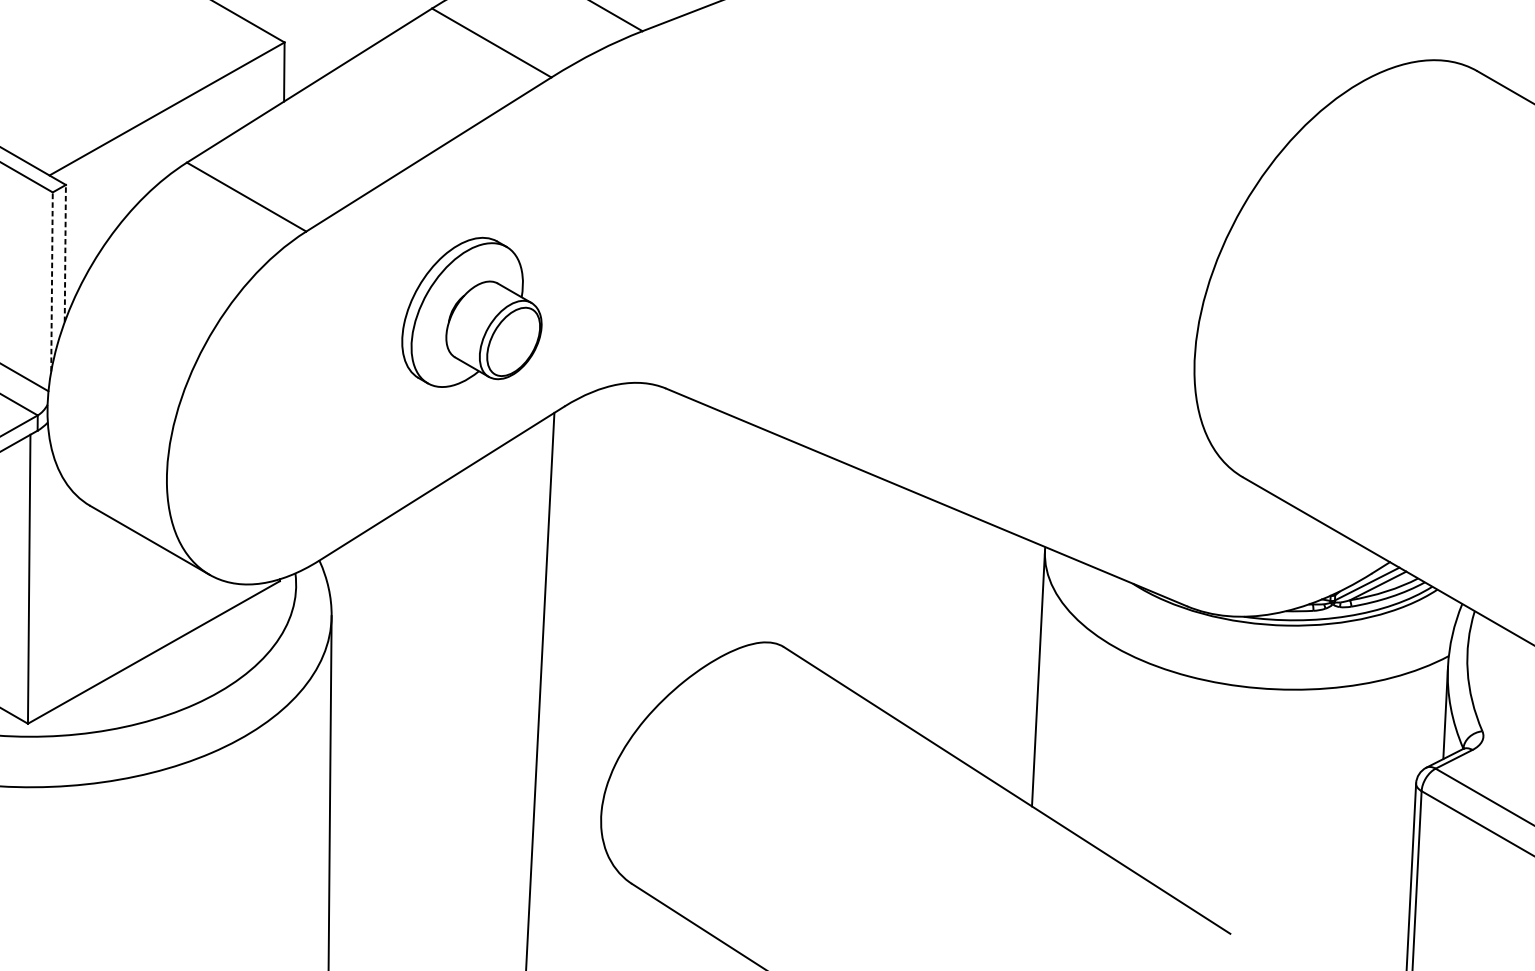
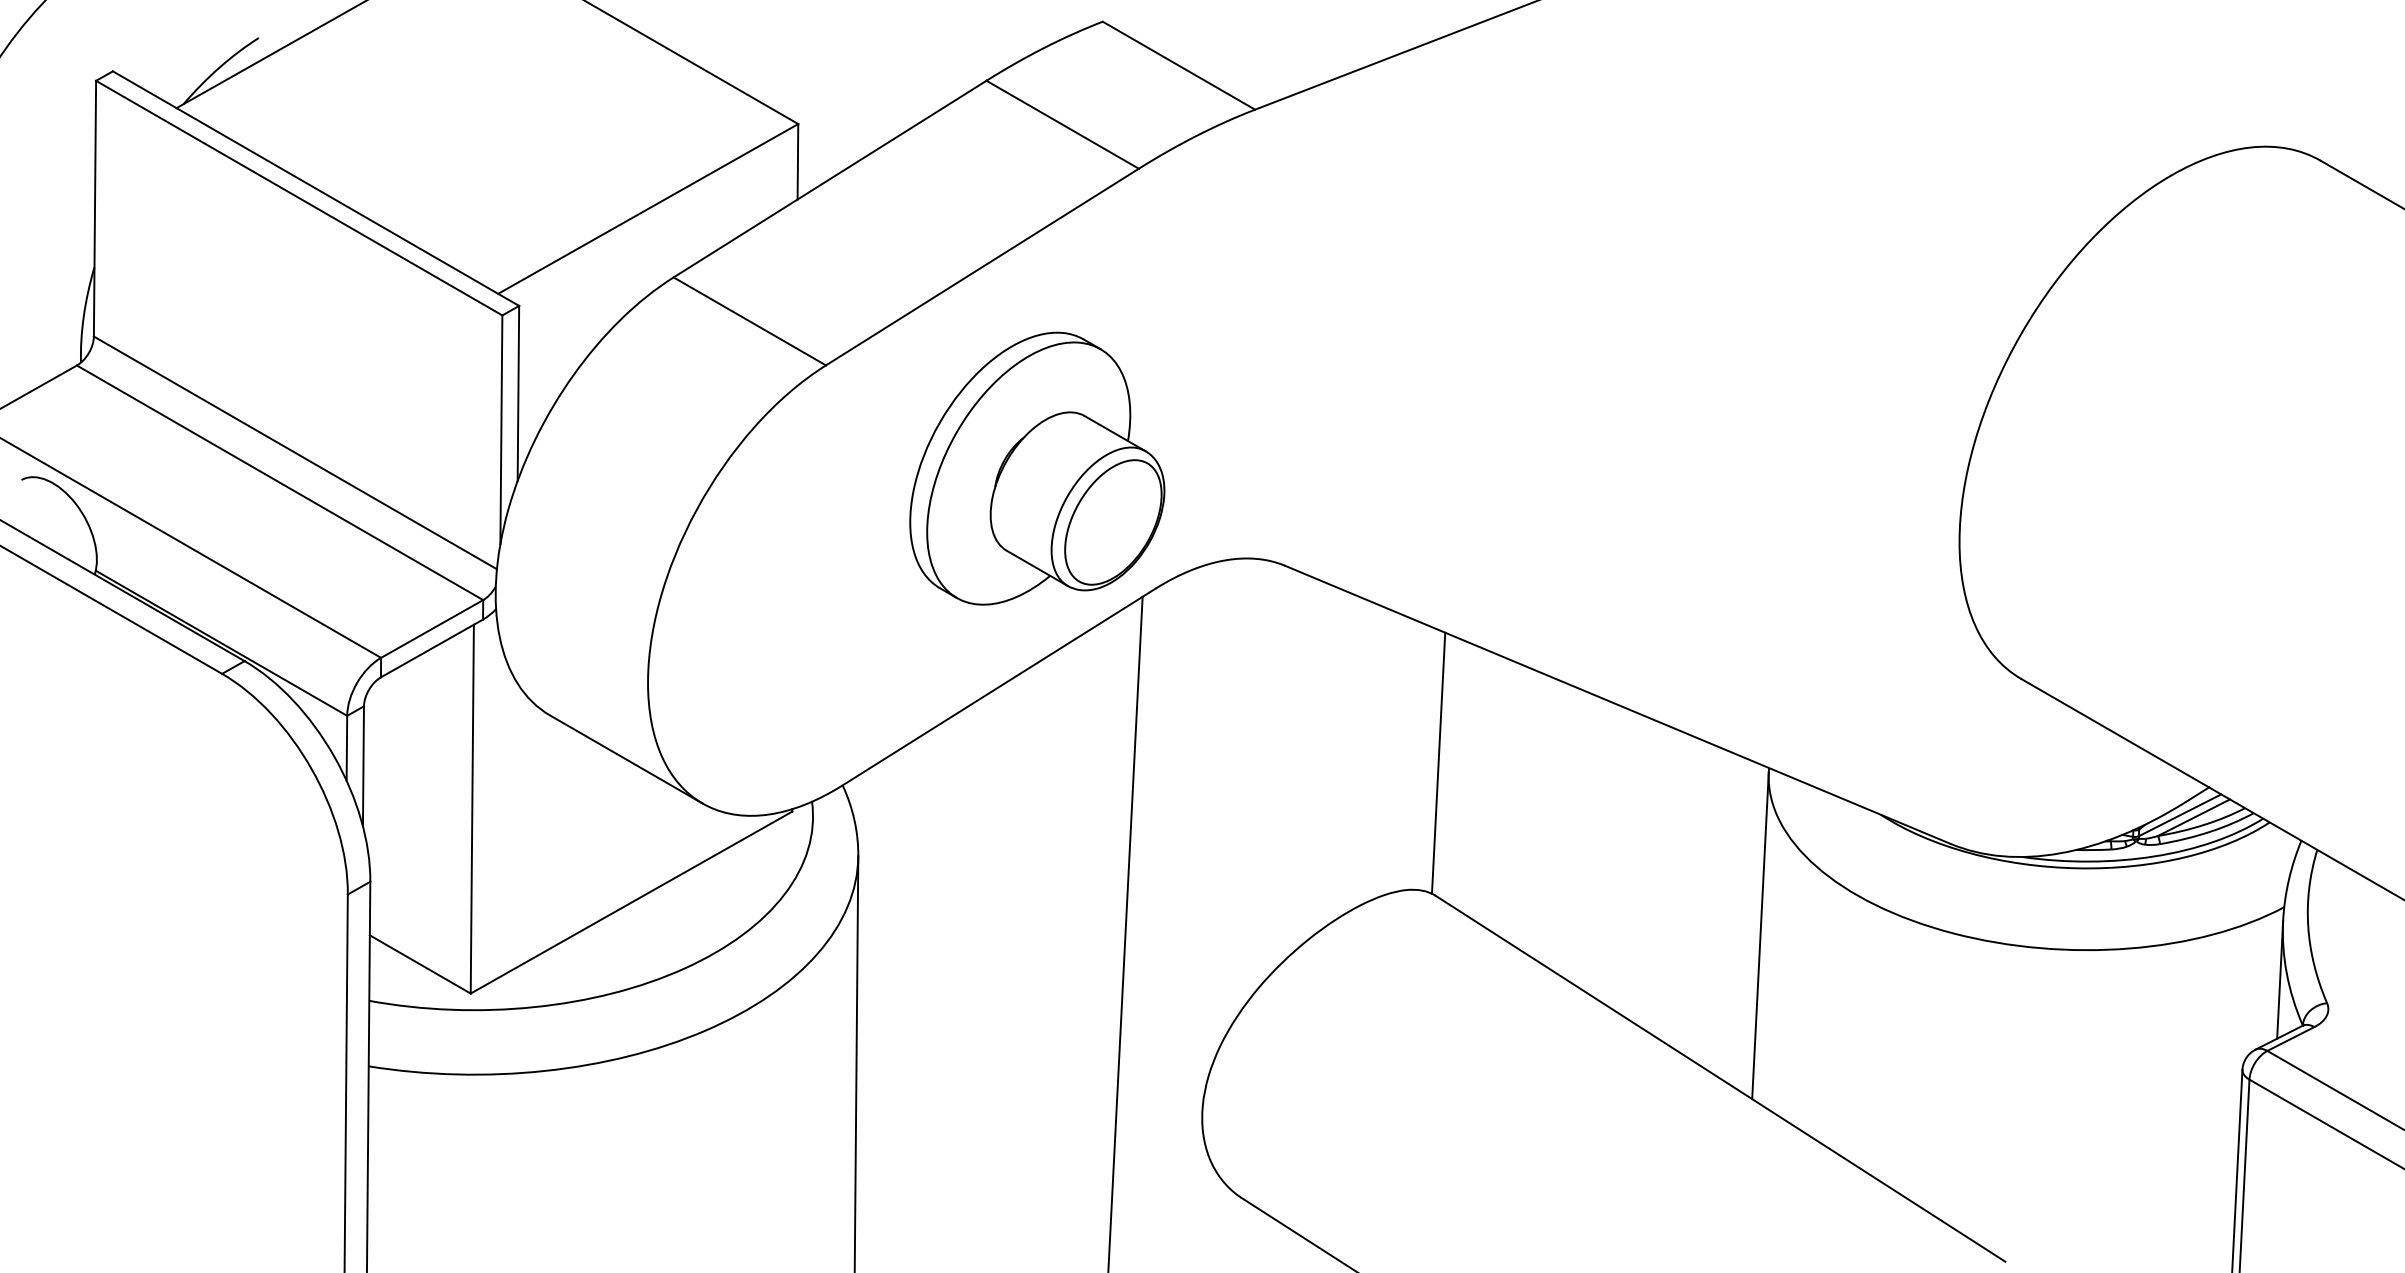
line: (65, 253) -> (518, 393), dashed -> solid
line: (52, 281) -> (501, 429), dashed -> solid
part: (472, 312) -> (1037, 468), size x1.43
line: (786, 542) -> (1438, 762), added

